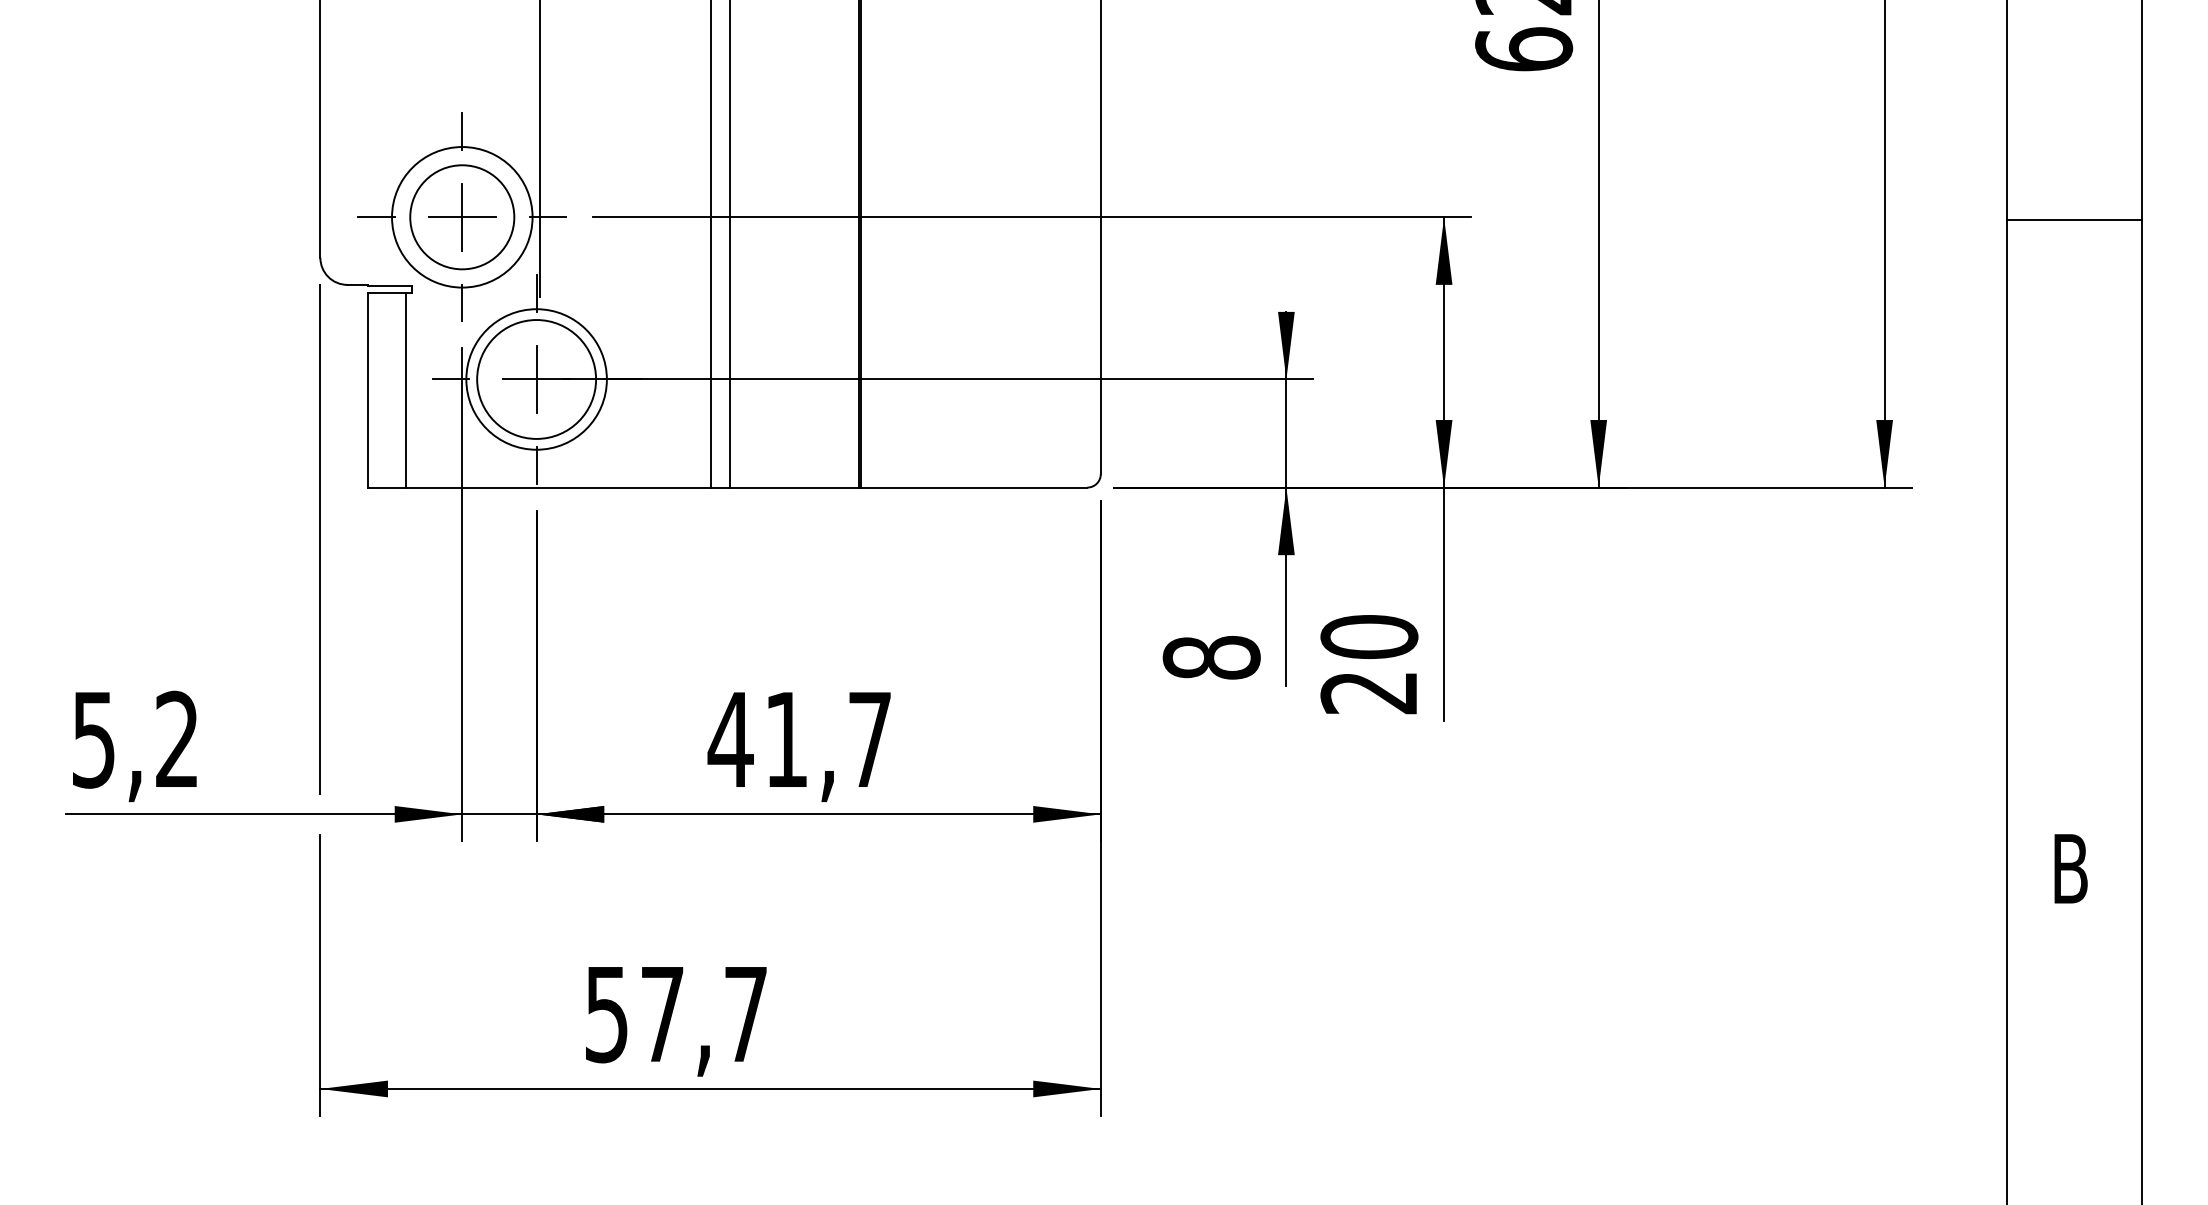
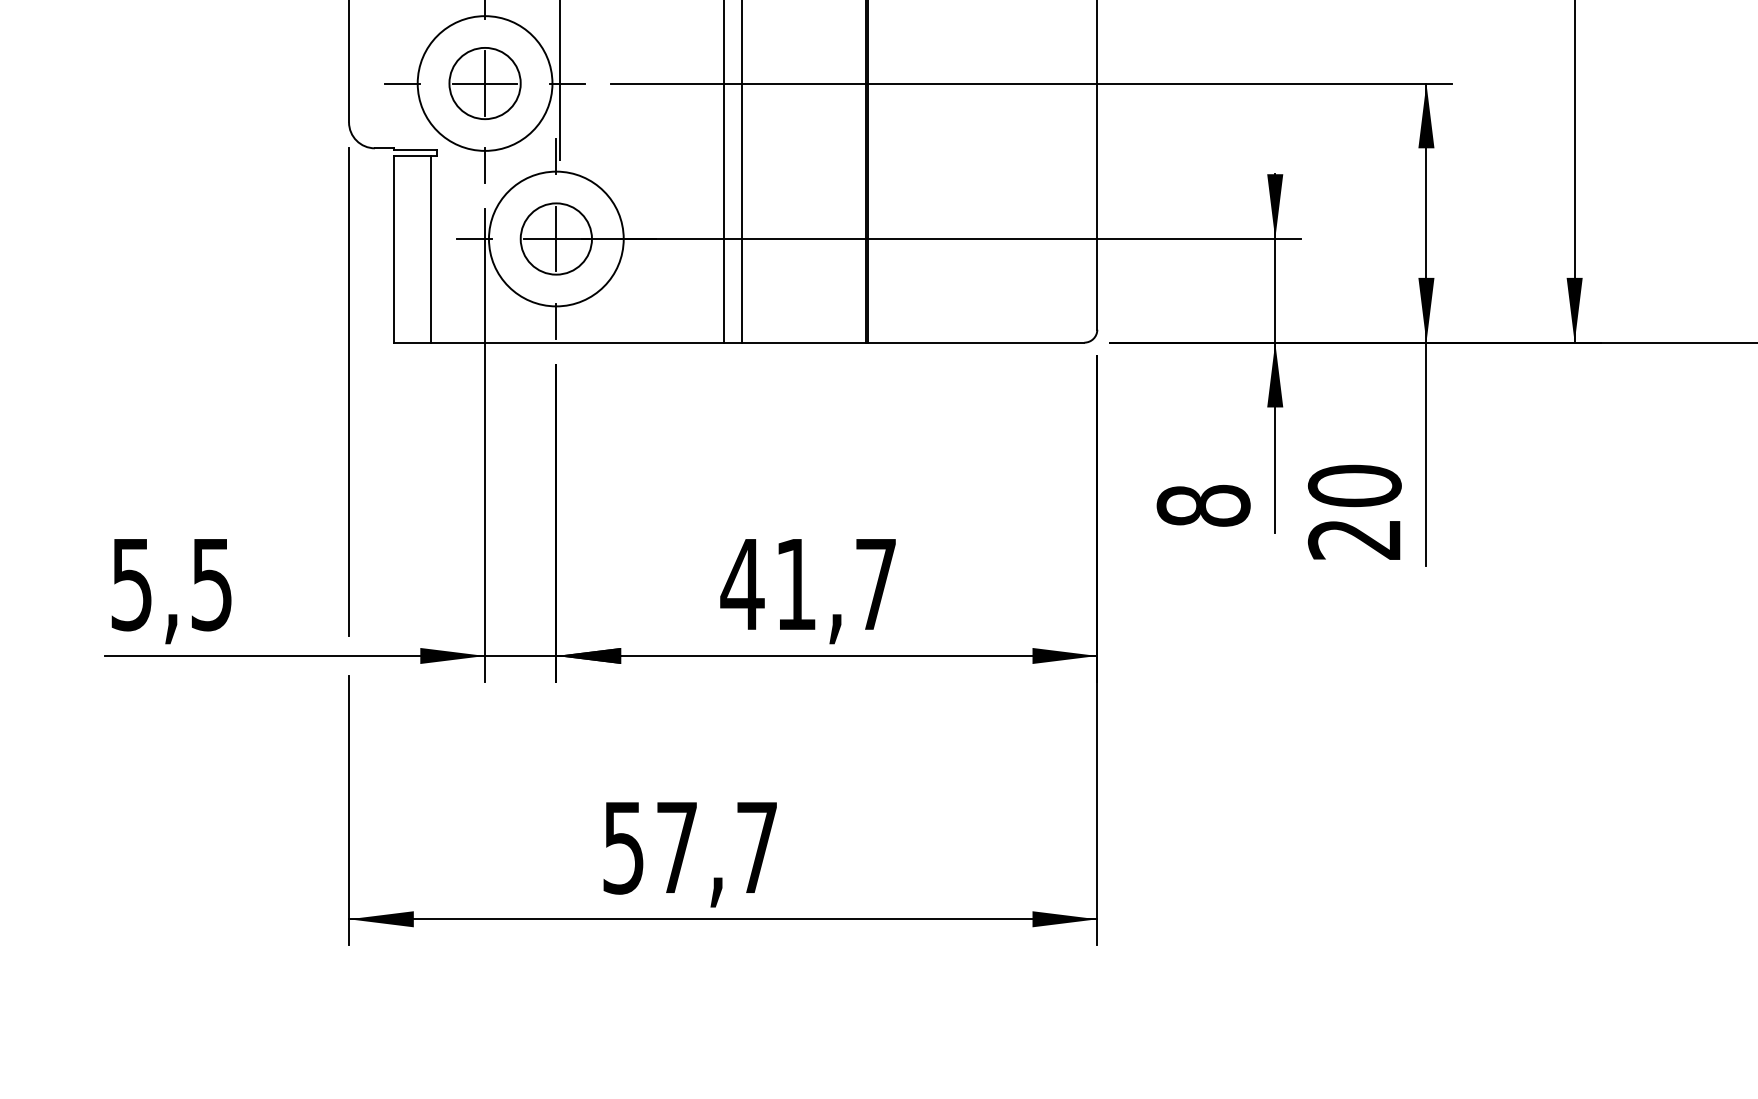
circle: (462, 217) -> (485, 83), size x0.71
circle: (536, 379) -> (556, 239), size x0.62
text: (176, 739) -> (211, 584), 5,2 -> 5,5

